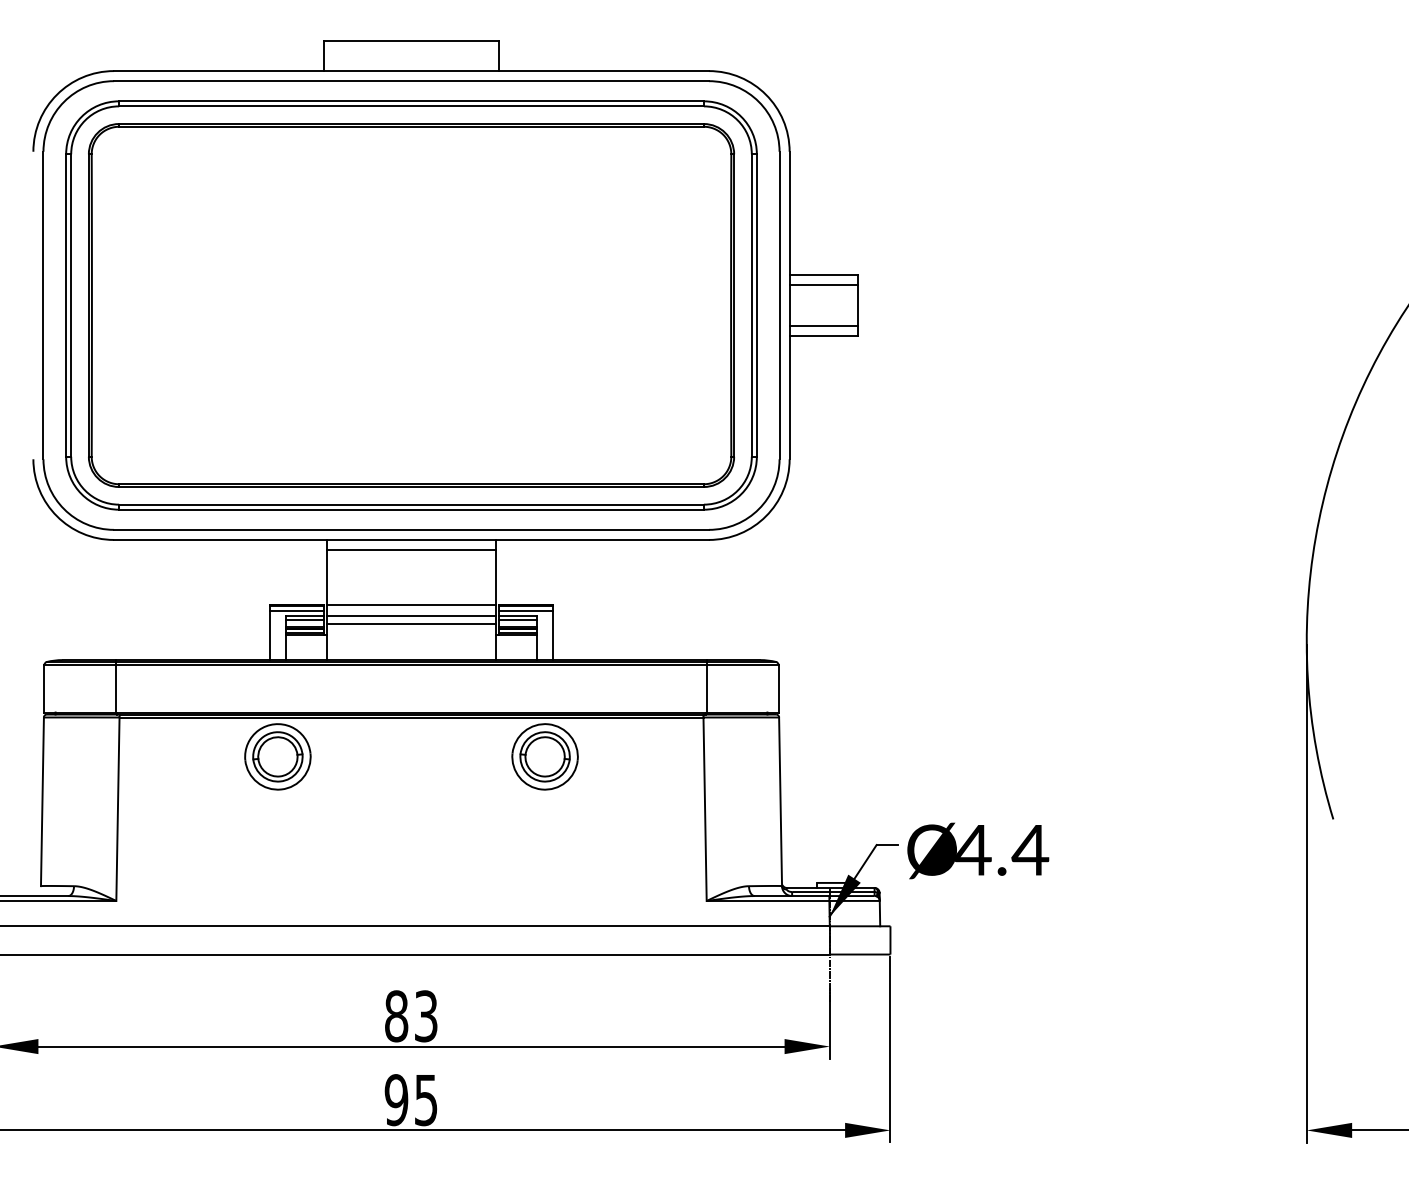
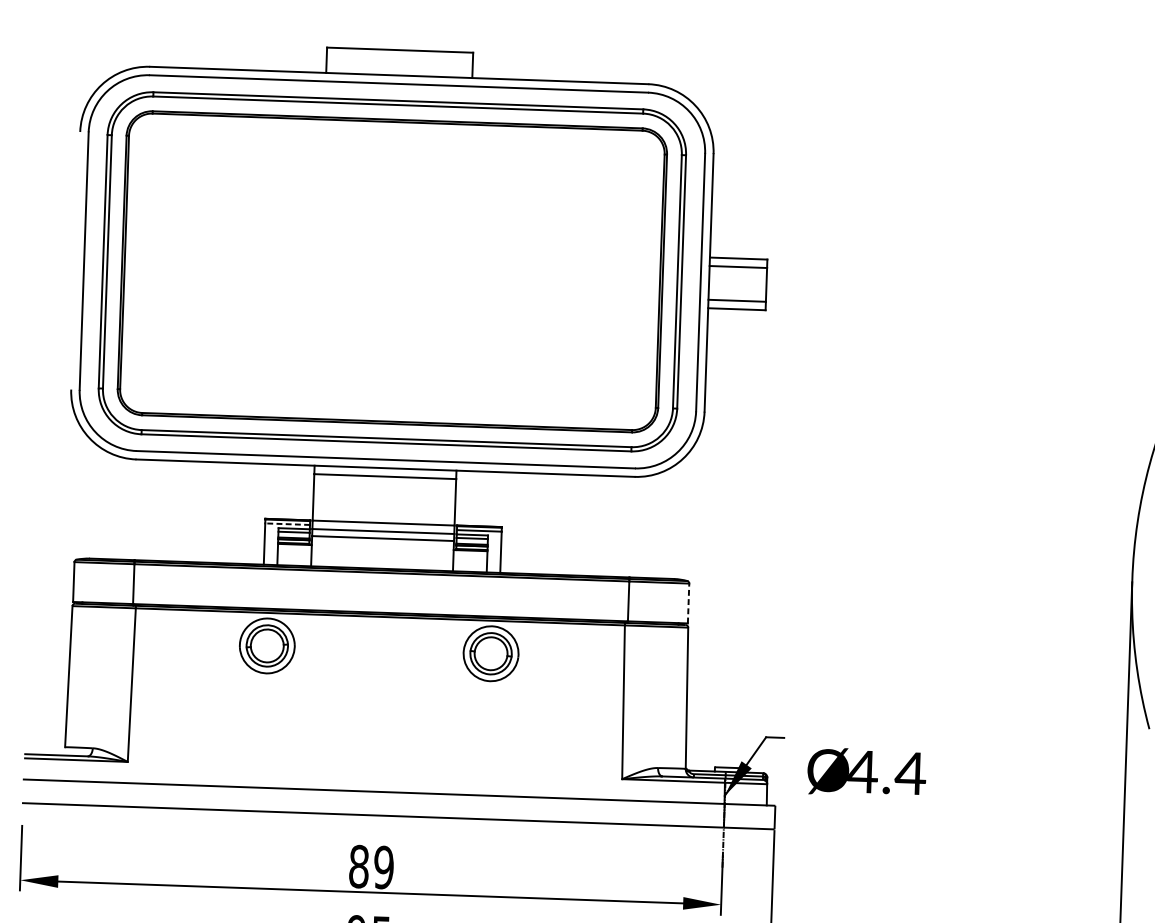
line: (297, 610) -> (288, 523), solid -> dashed
line: (778, 688) -> (688, 603), solid -> dashed
text: (978, 850) -> (867, 772), moved
text: (425, 1016) -> (383, 867), 83 -> 89

